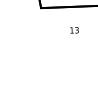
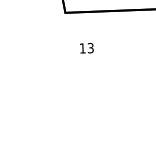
text: (74, 30) -> (86, 48), moved

